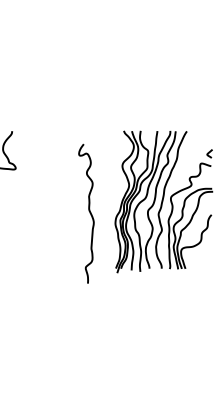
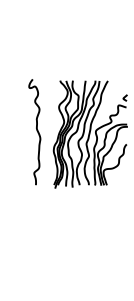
curve: (88, 211) -> (36, 130), moved

